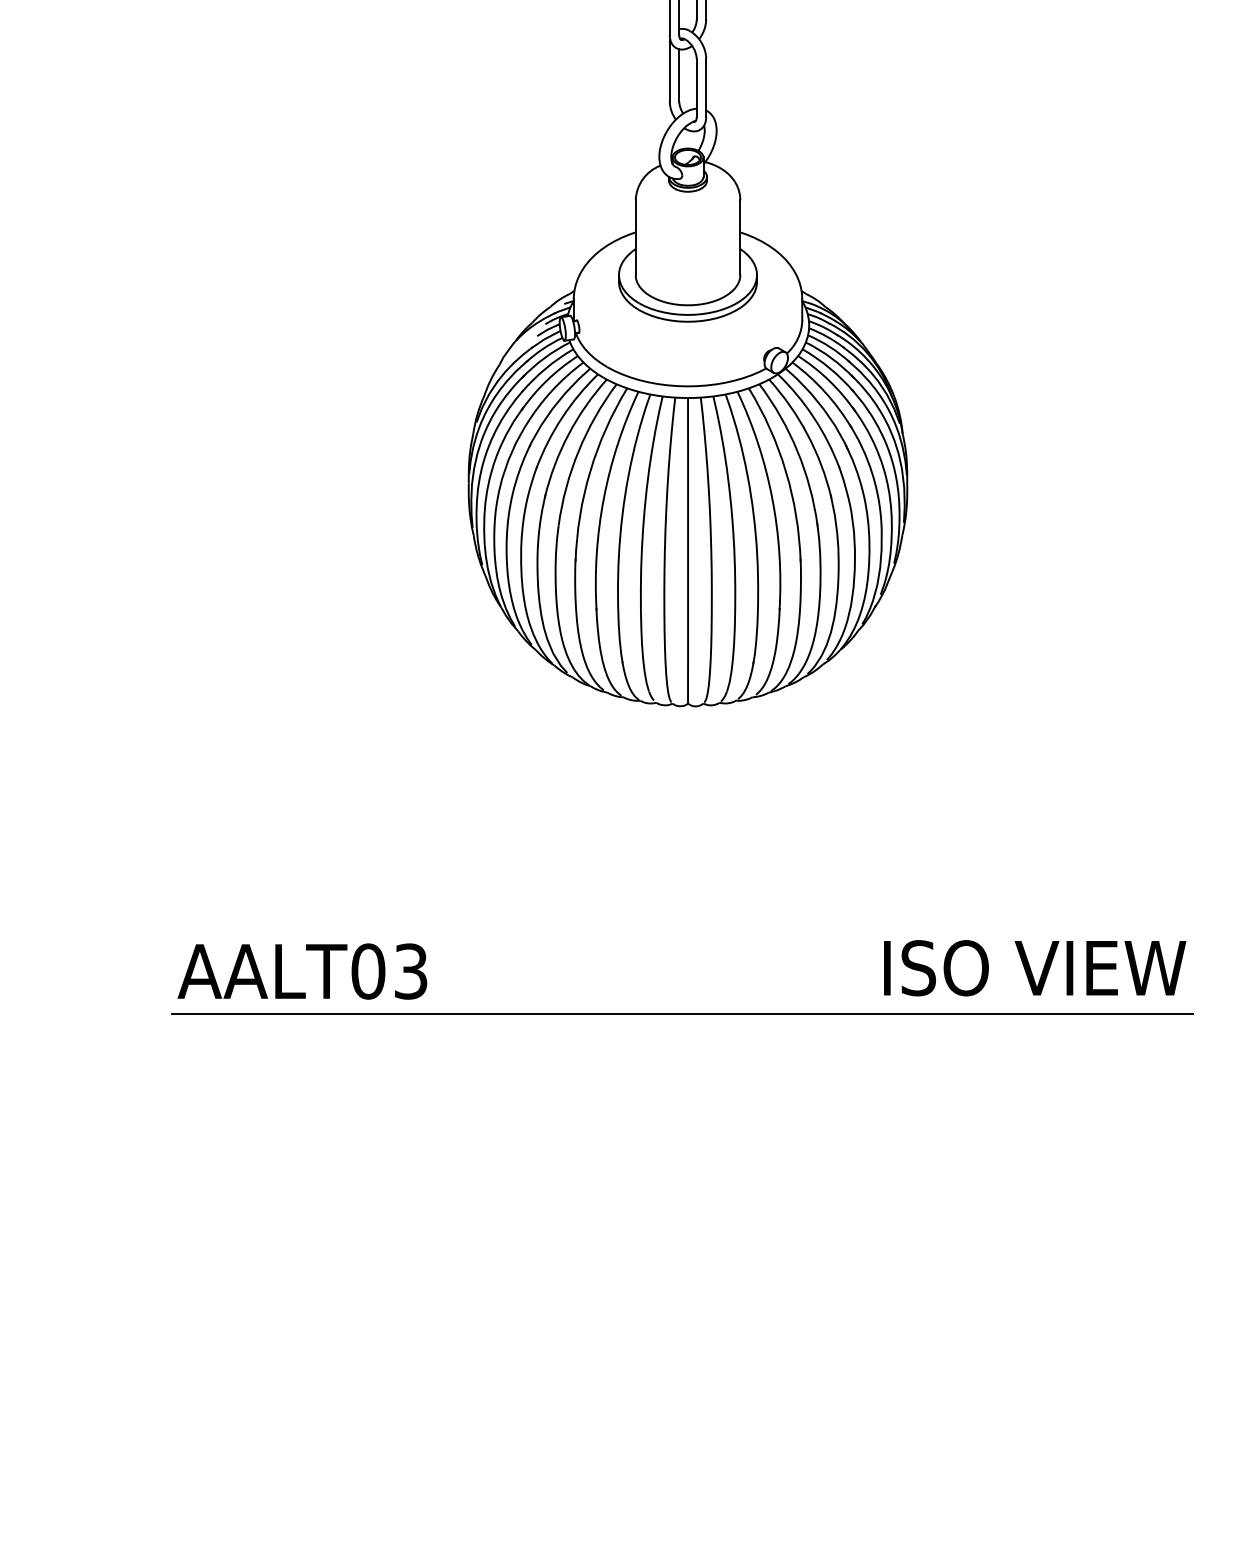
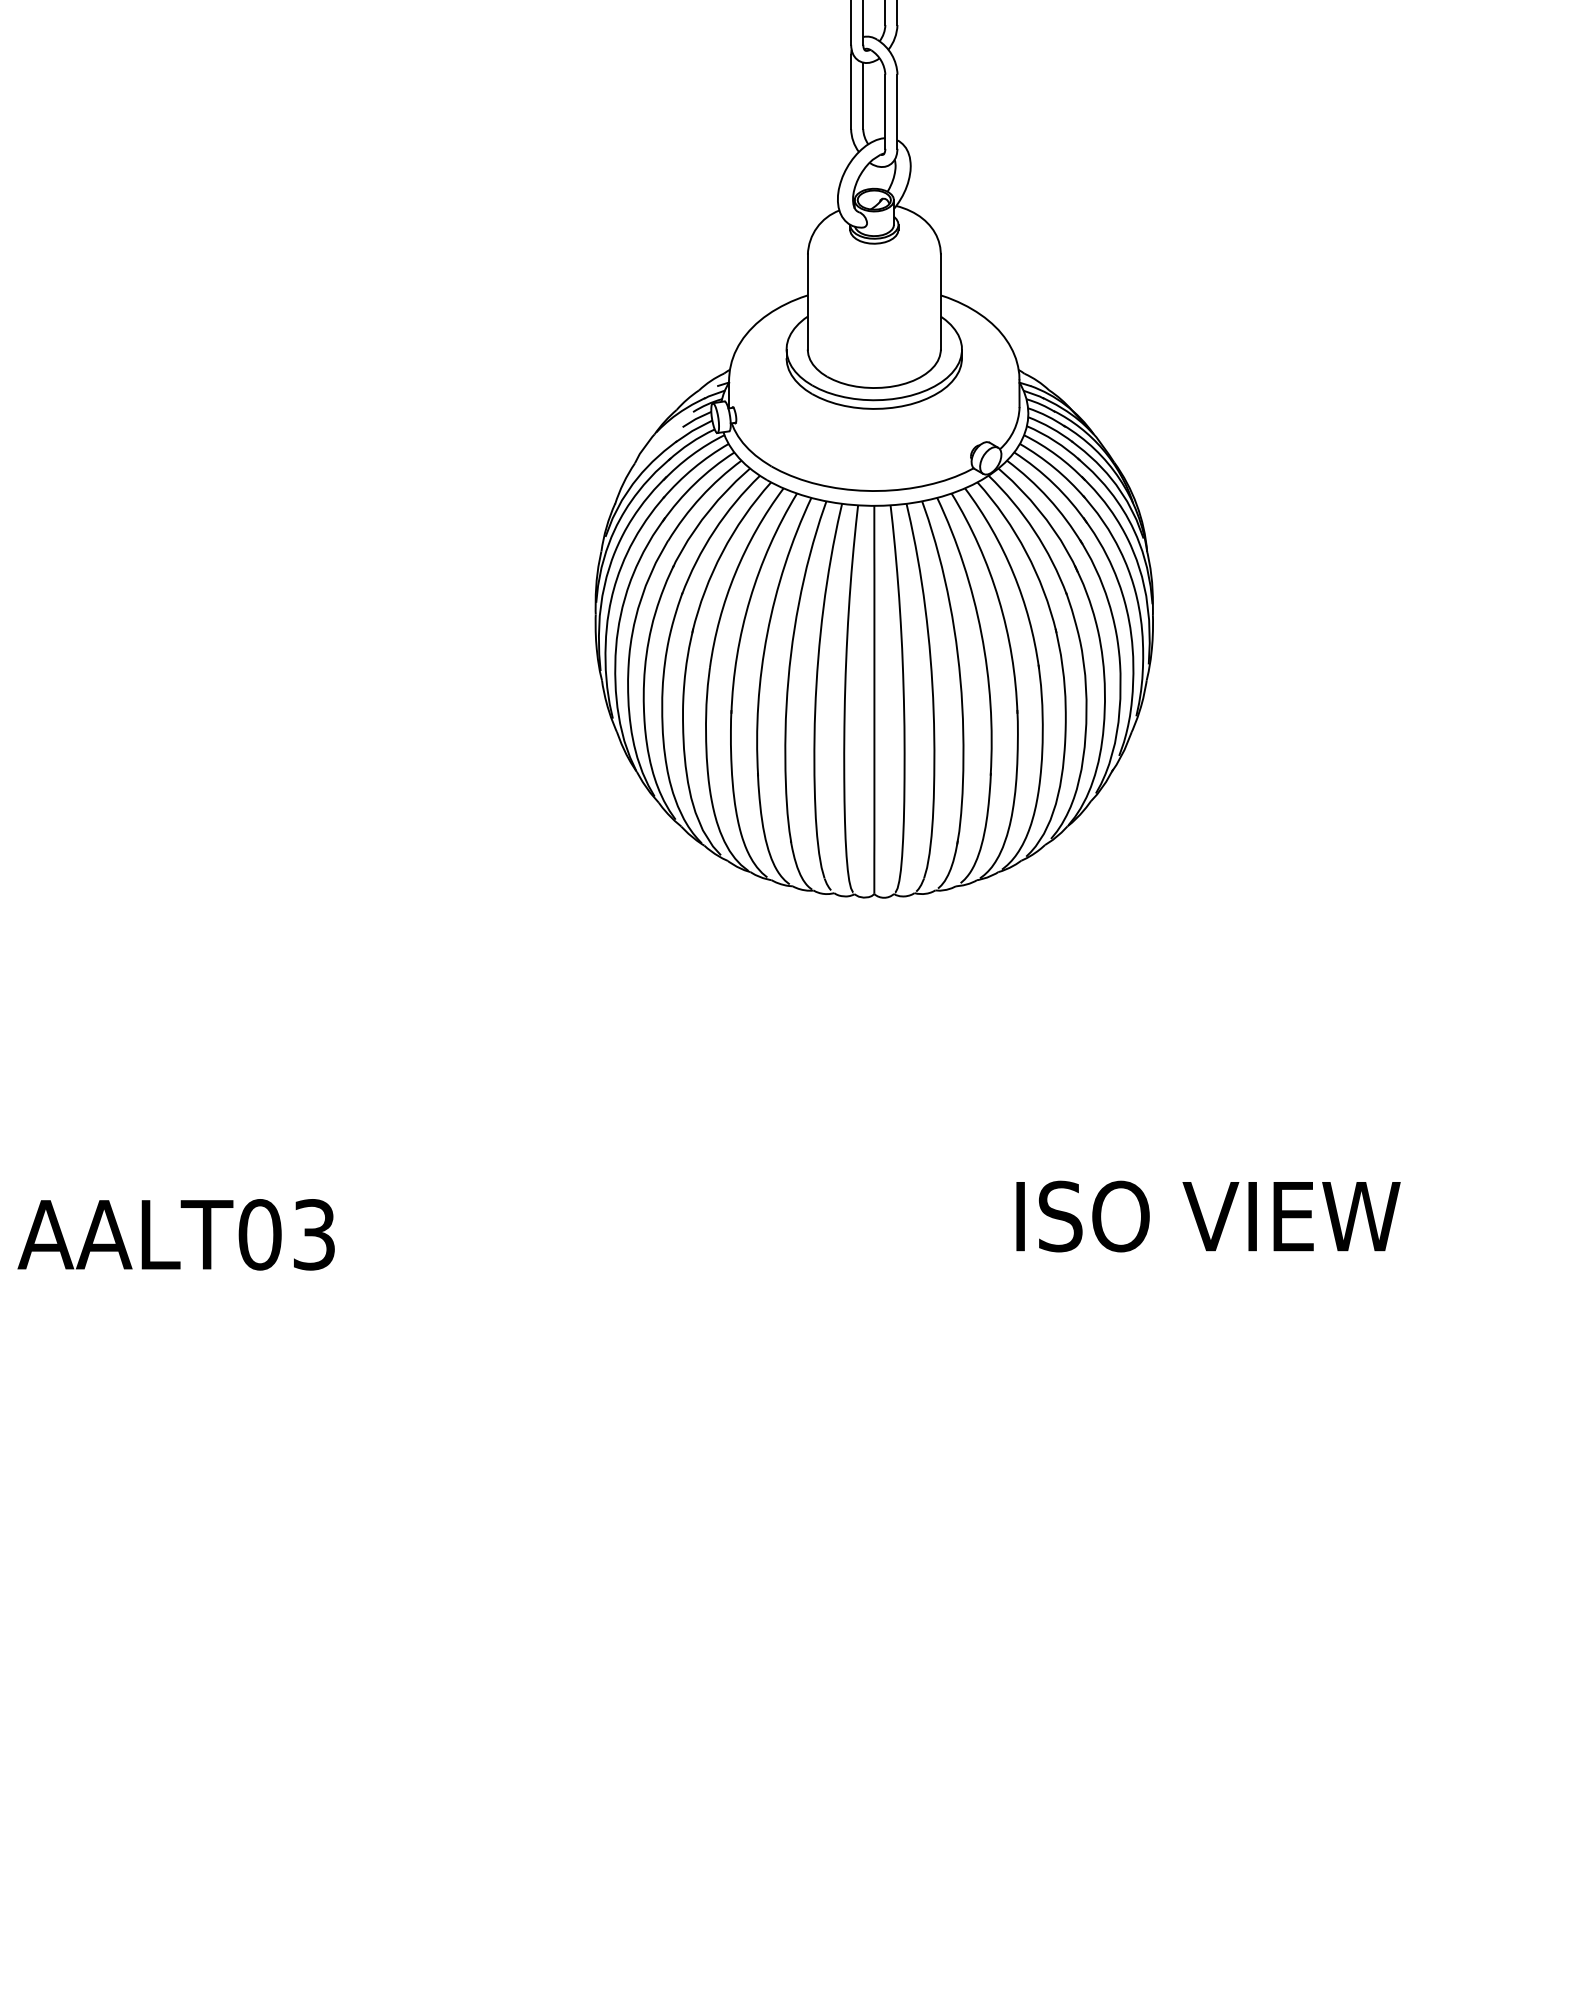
text: (1035, 968) -> (1208, 1216), moved
text: (301, 971) -> (175, 1234), moved
line: (681, 1013) -> (866, 1288), removed

